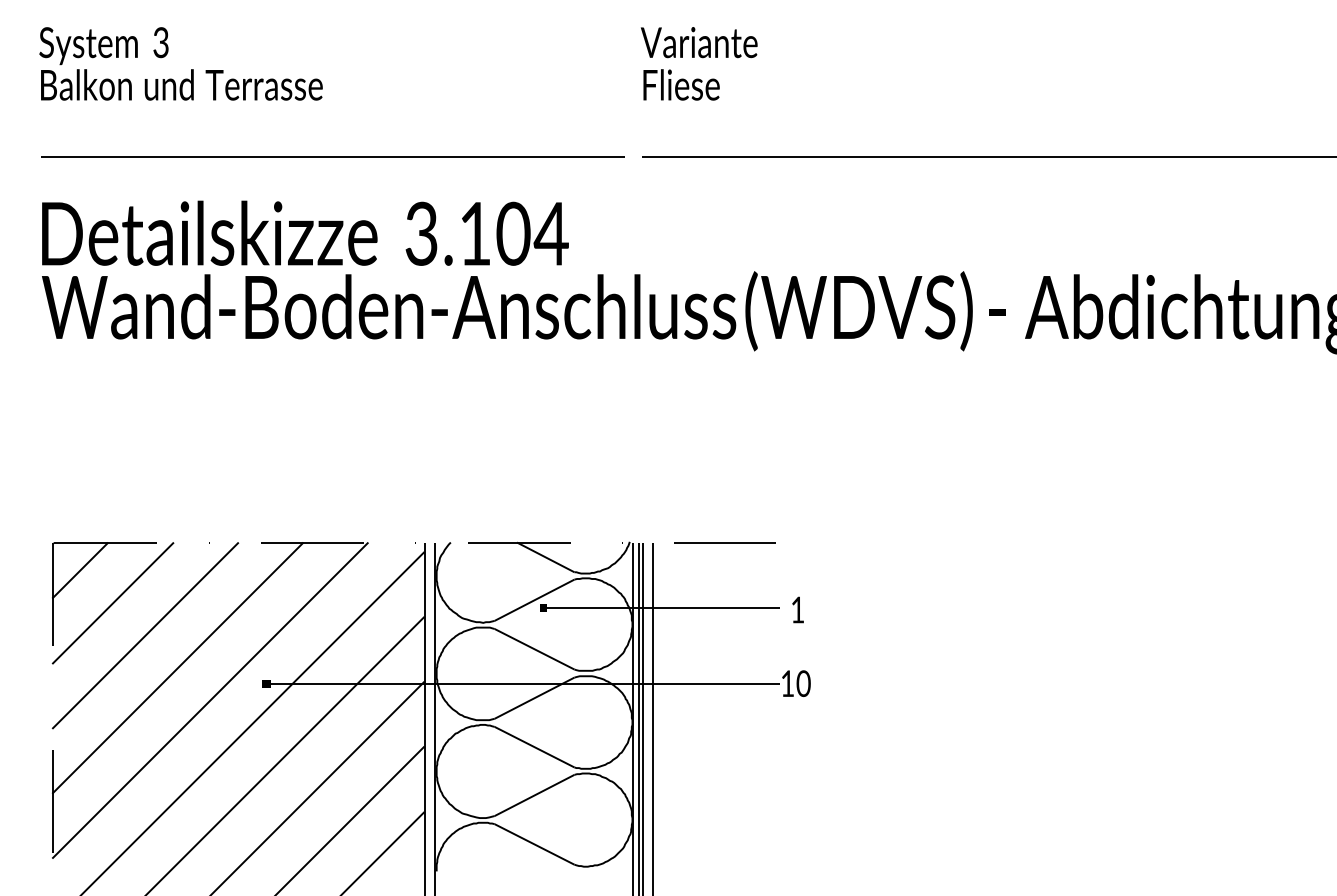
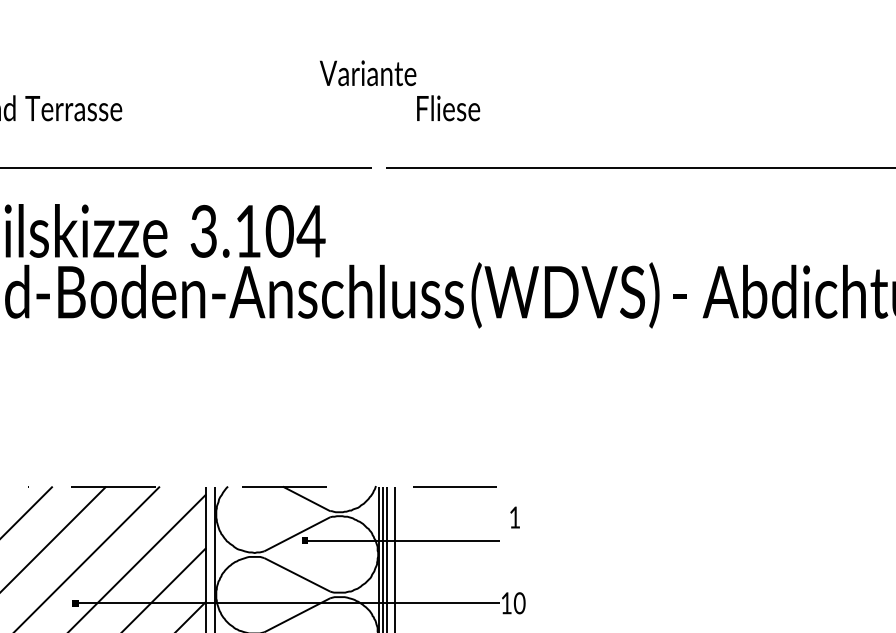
text: (698, 42) -> (367, 73), moved
text: (681, 84) -> (448, 107), moved
text: (797, 609) -> (514, 517), moved

